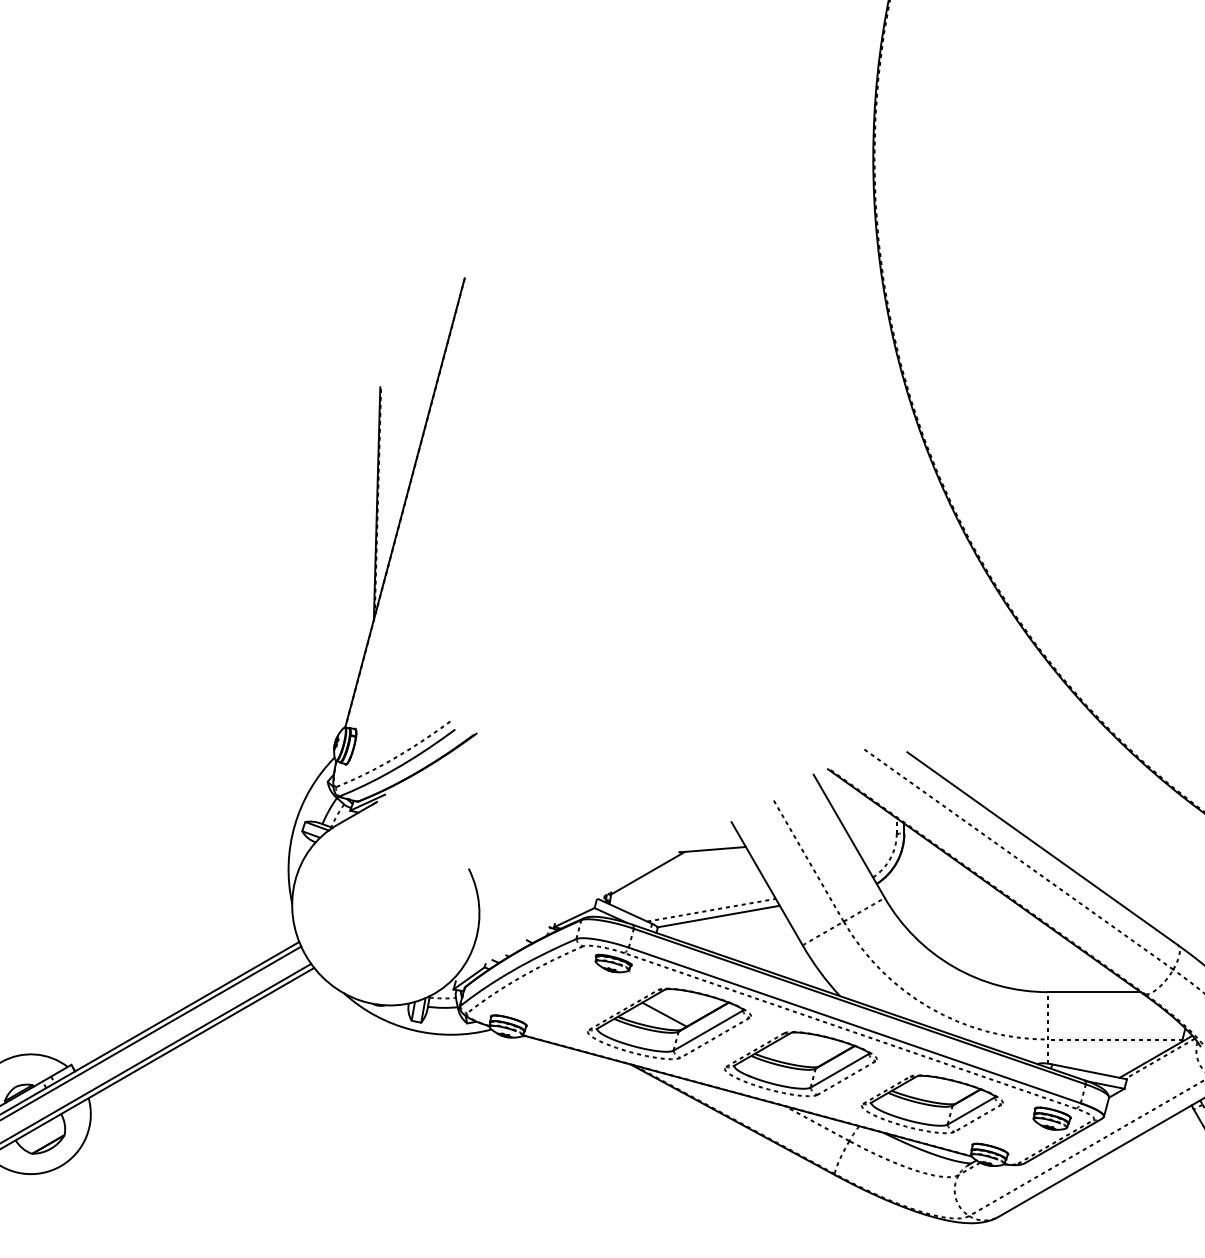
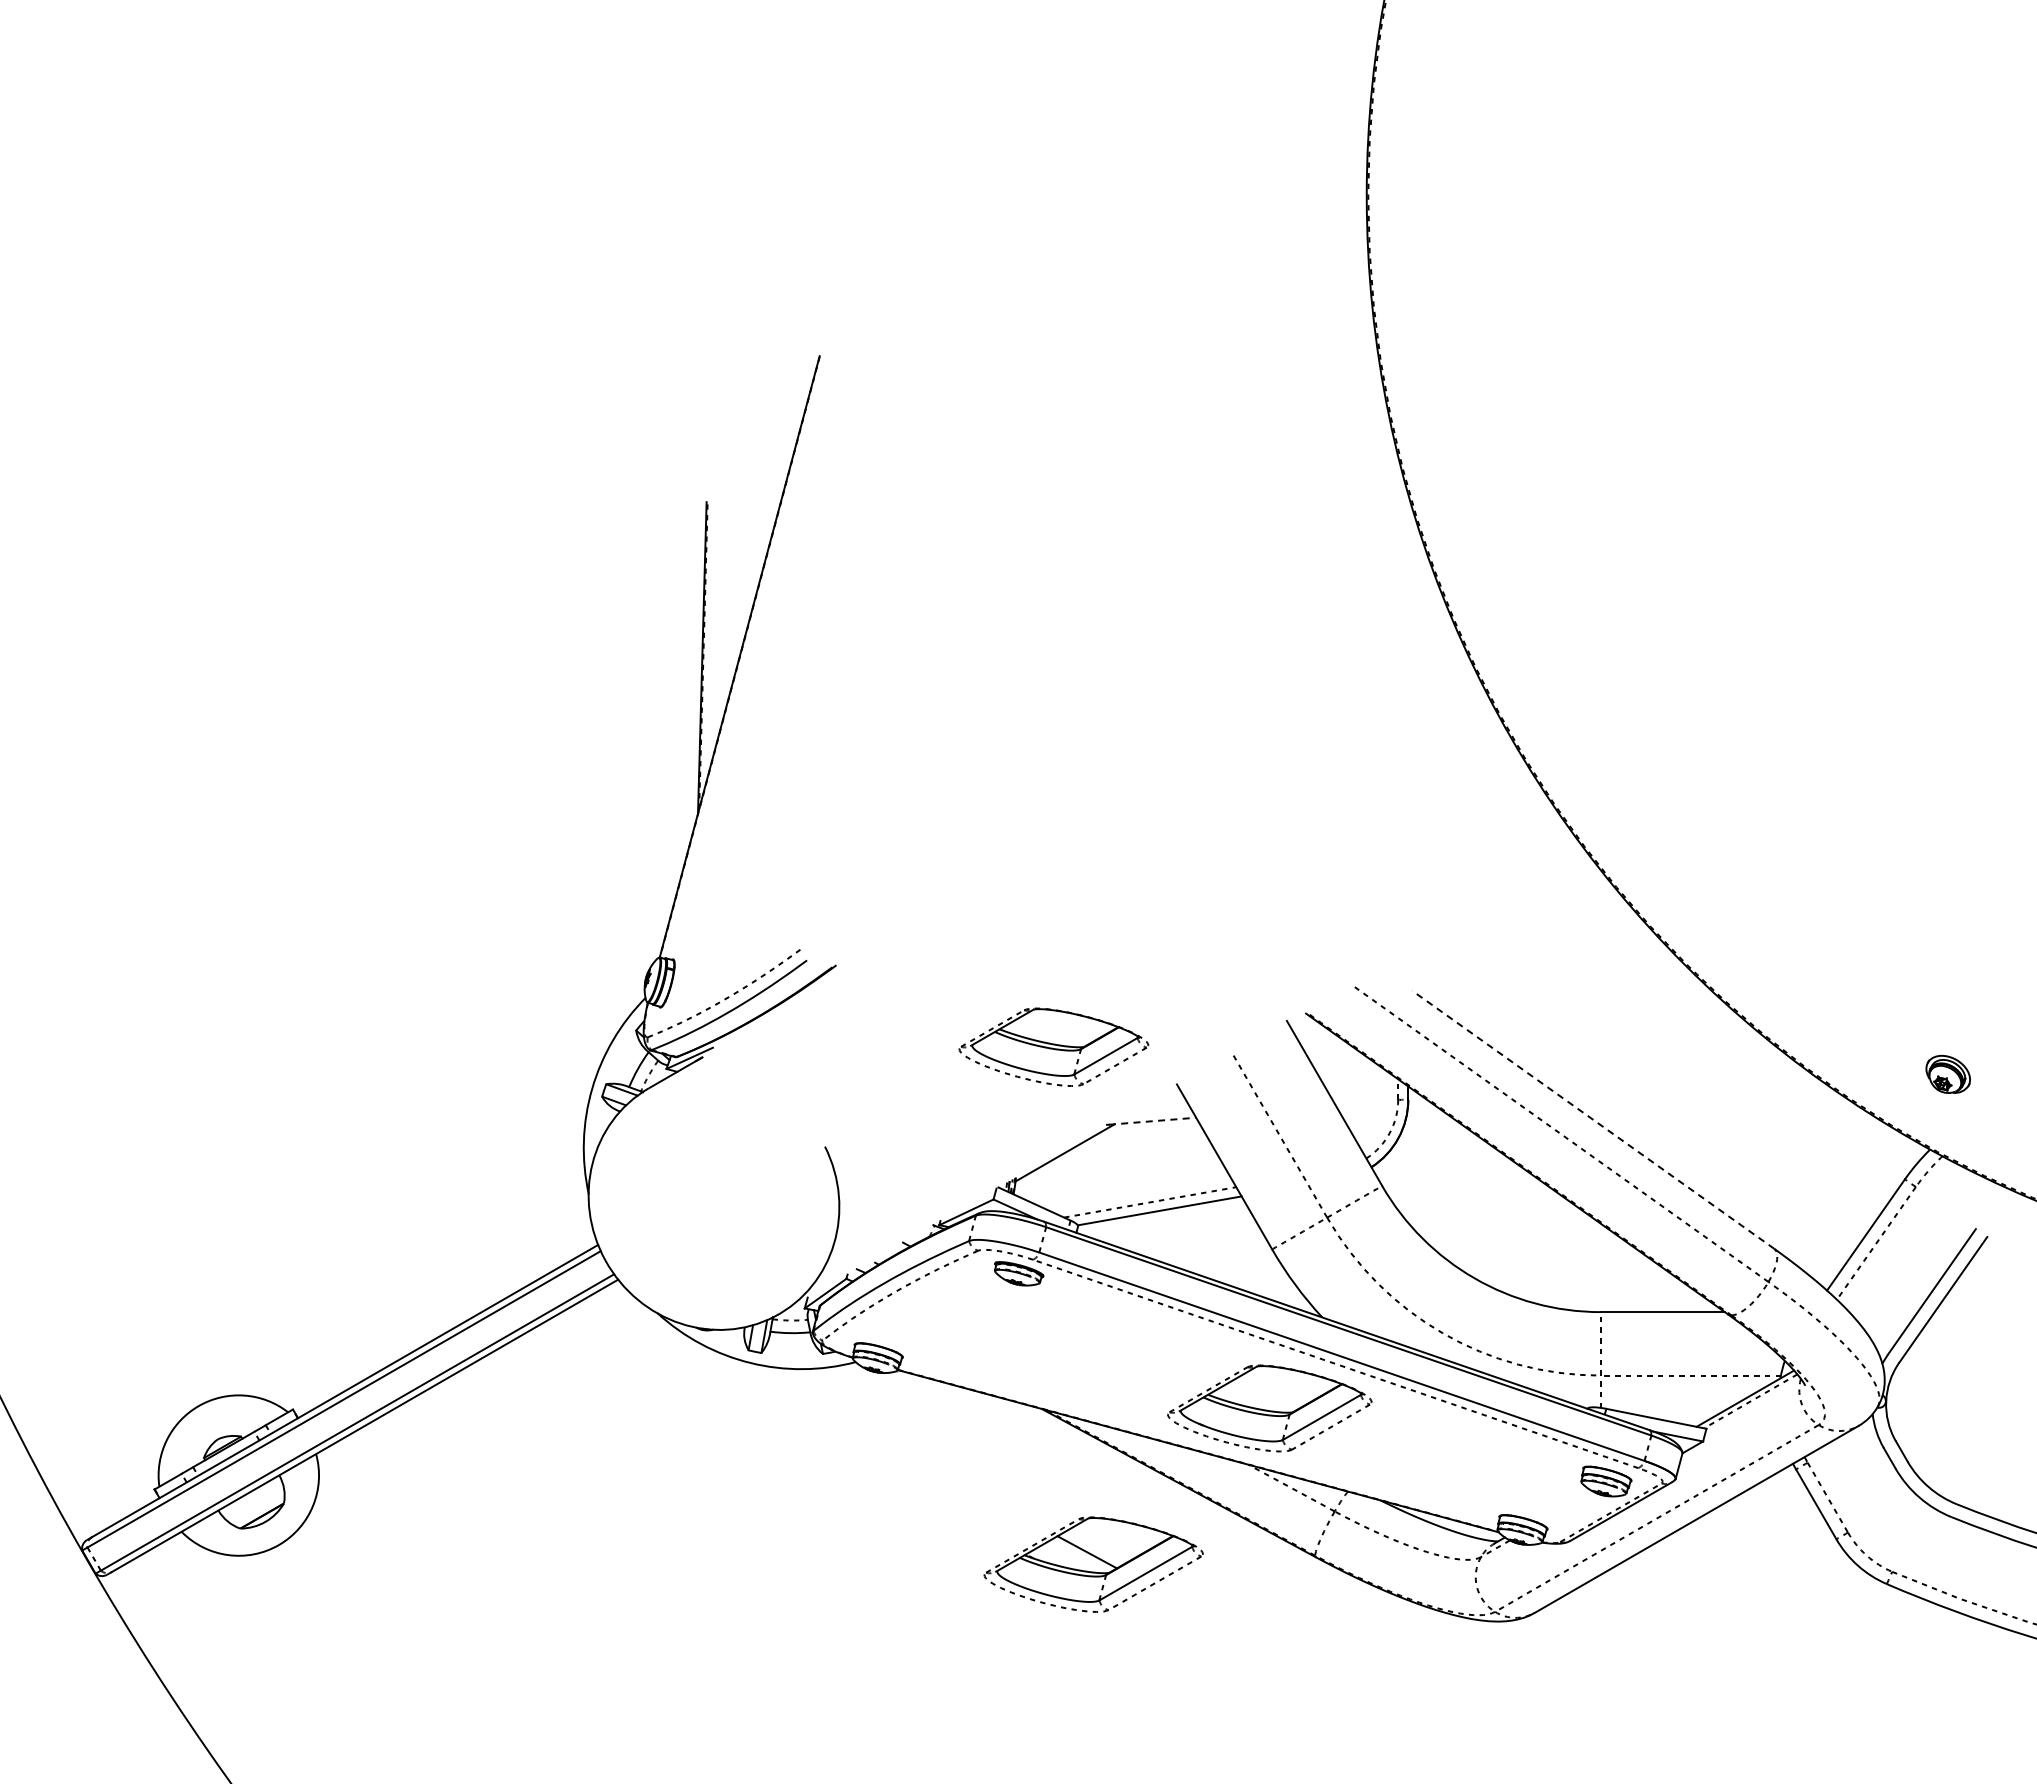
line: (1041, 848) -> (1592, 1119), solid -> dashed
line: (713, 849) -> (1152, 1121), solid -> dashed
part: (669, 1023) -> (1093, 1564), moved
part: (932, 1103) -> (1053, 1046), moved

